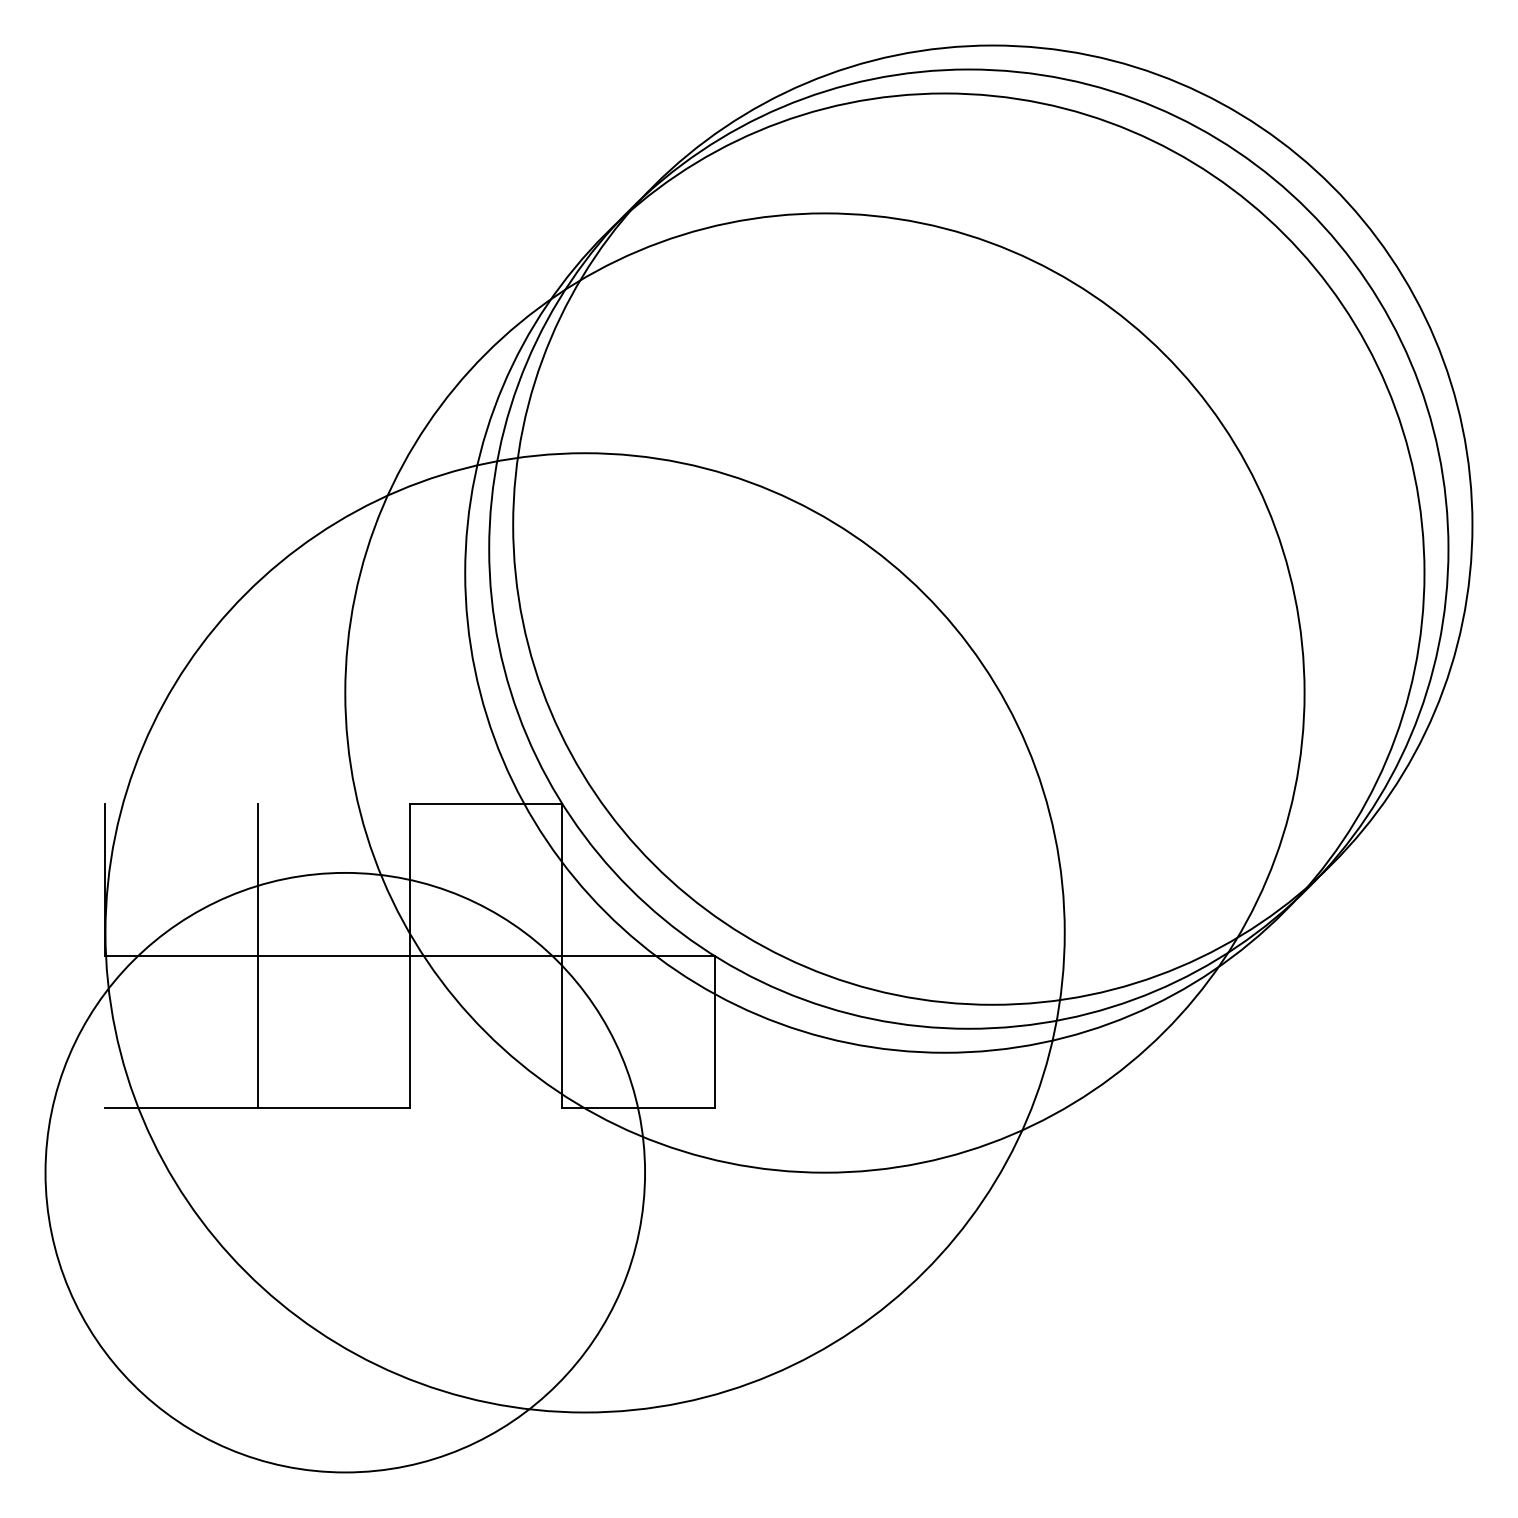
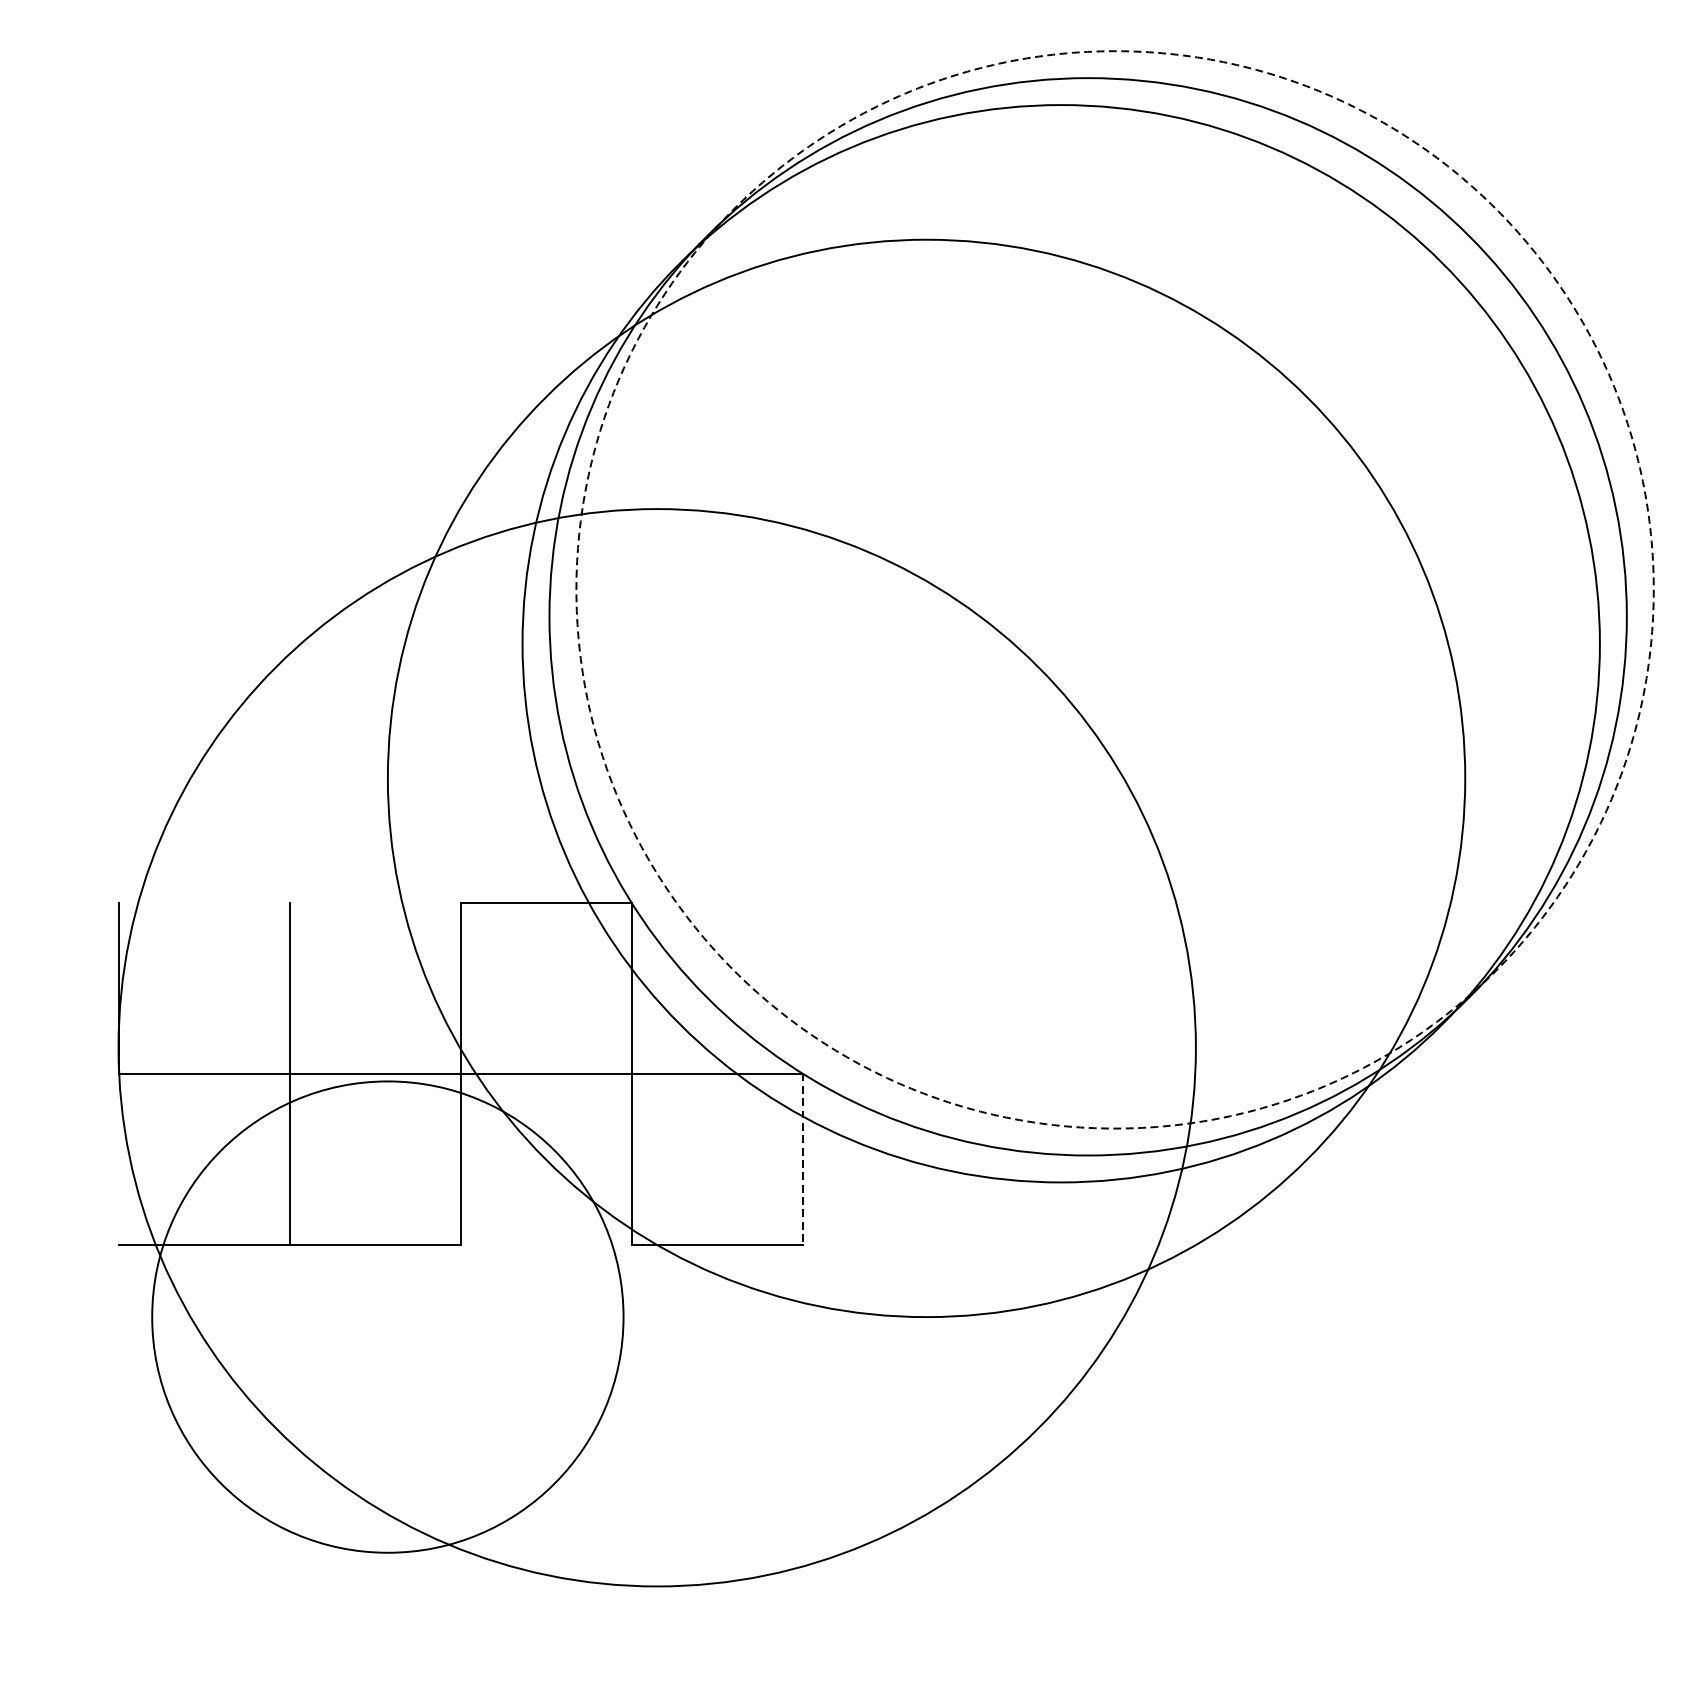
circle: (992, 524) -> (1114, 589), solid -> dashed
line: (714, 1032) -> (802, 1159), solid -> dashed
circle: (345, 1172) -> (388, 1316), size x0.7

